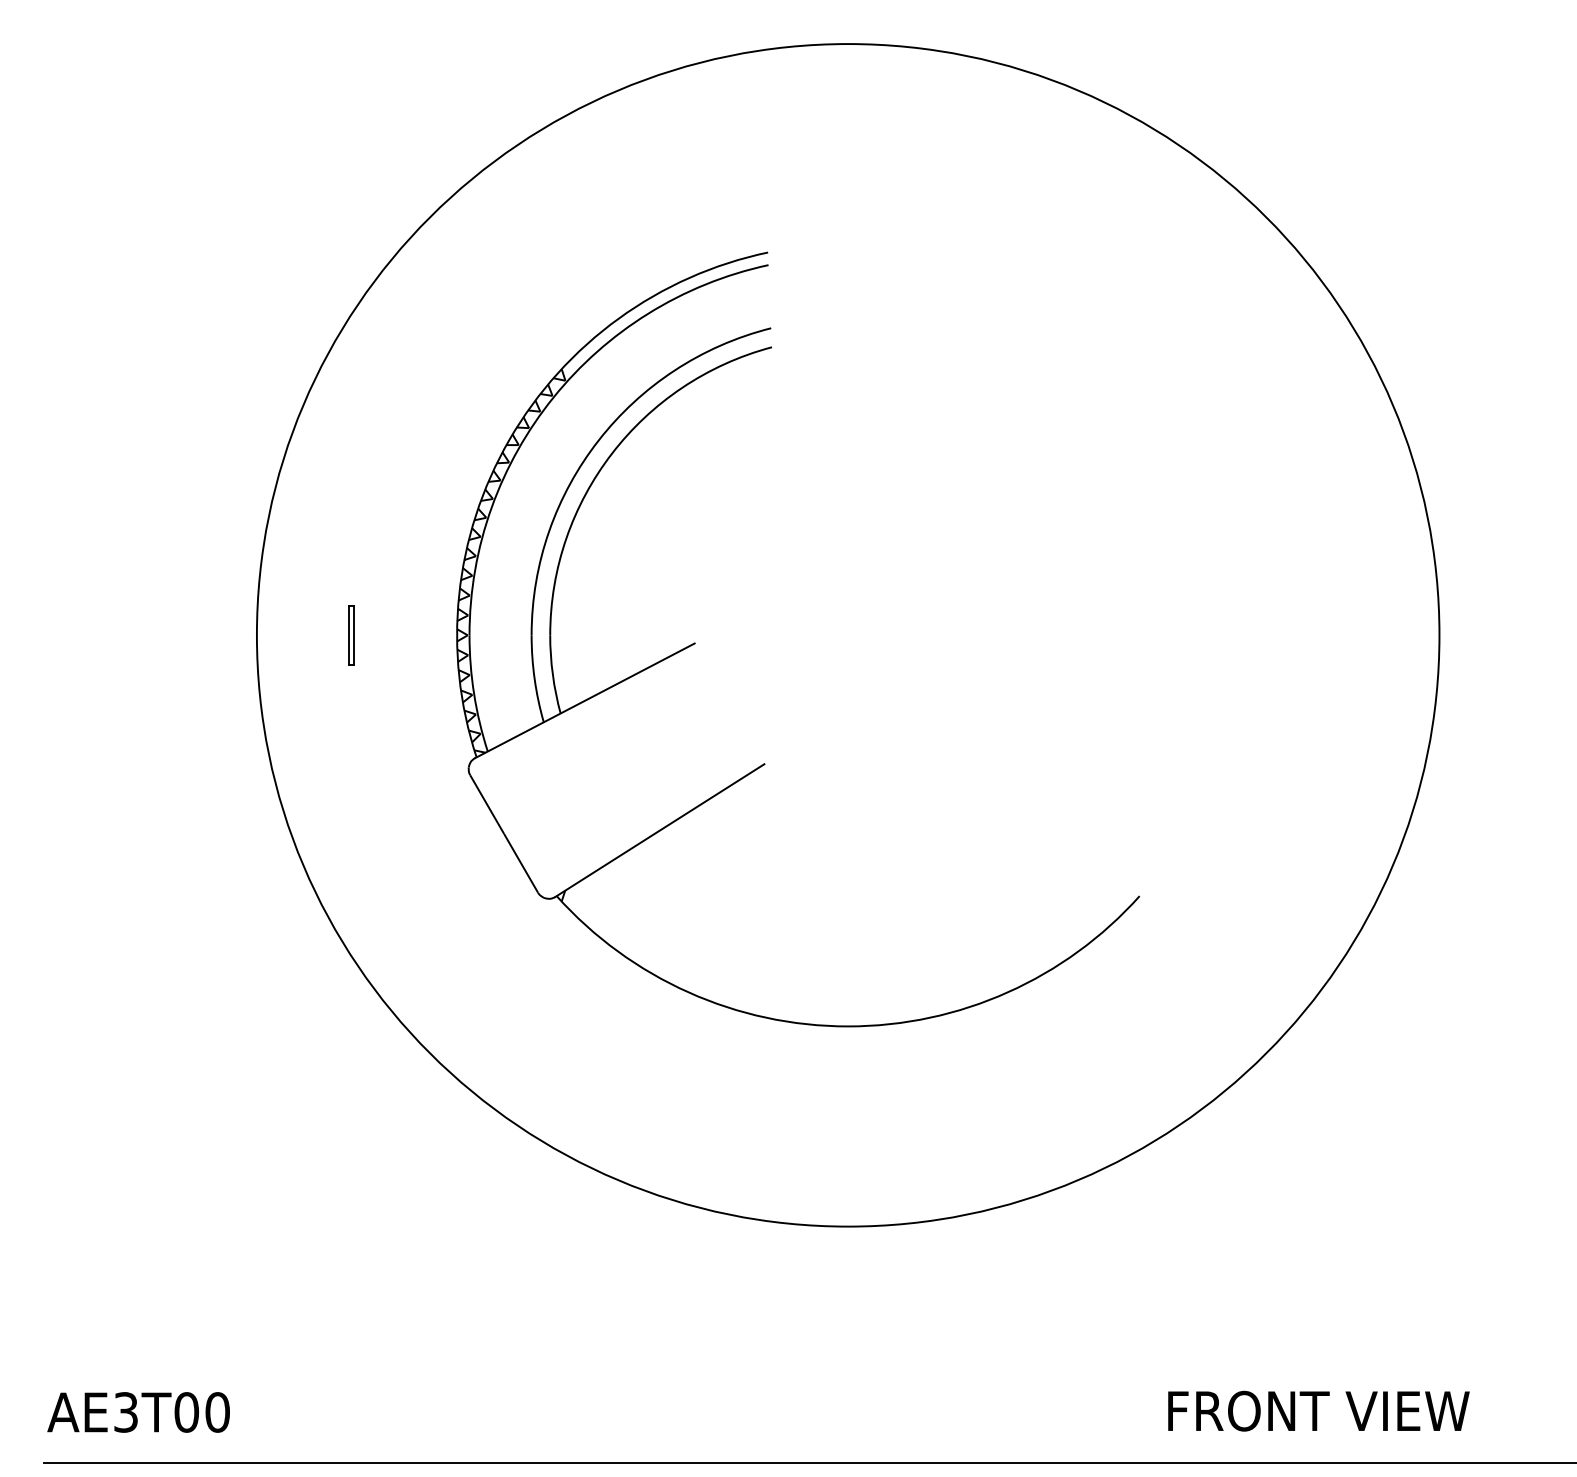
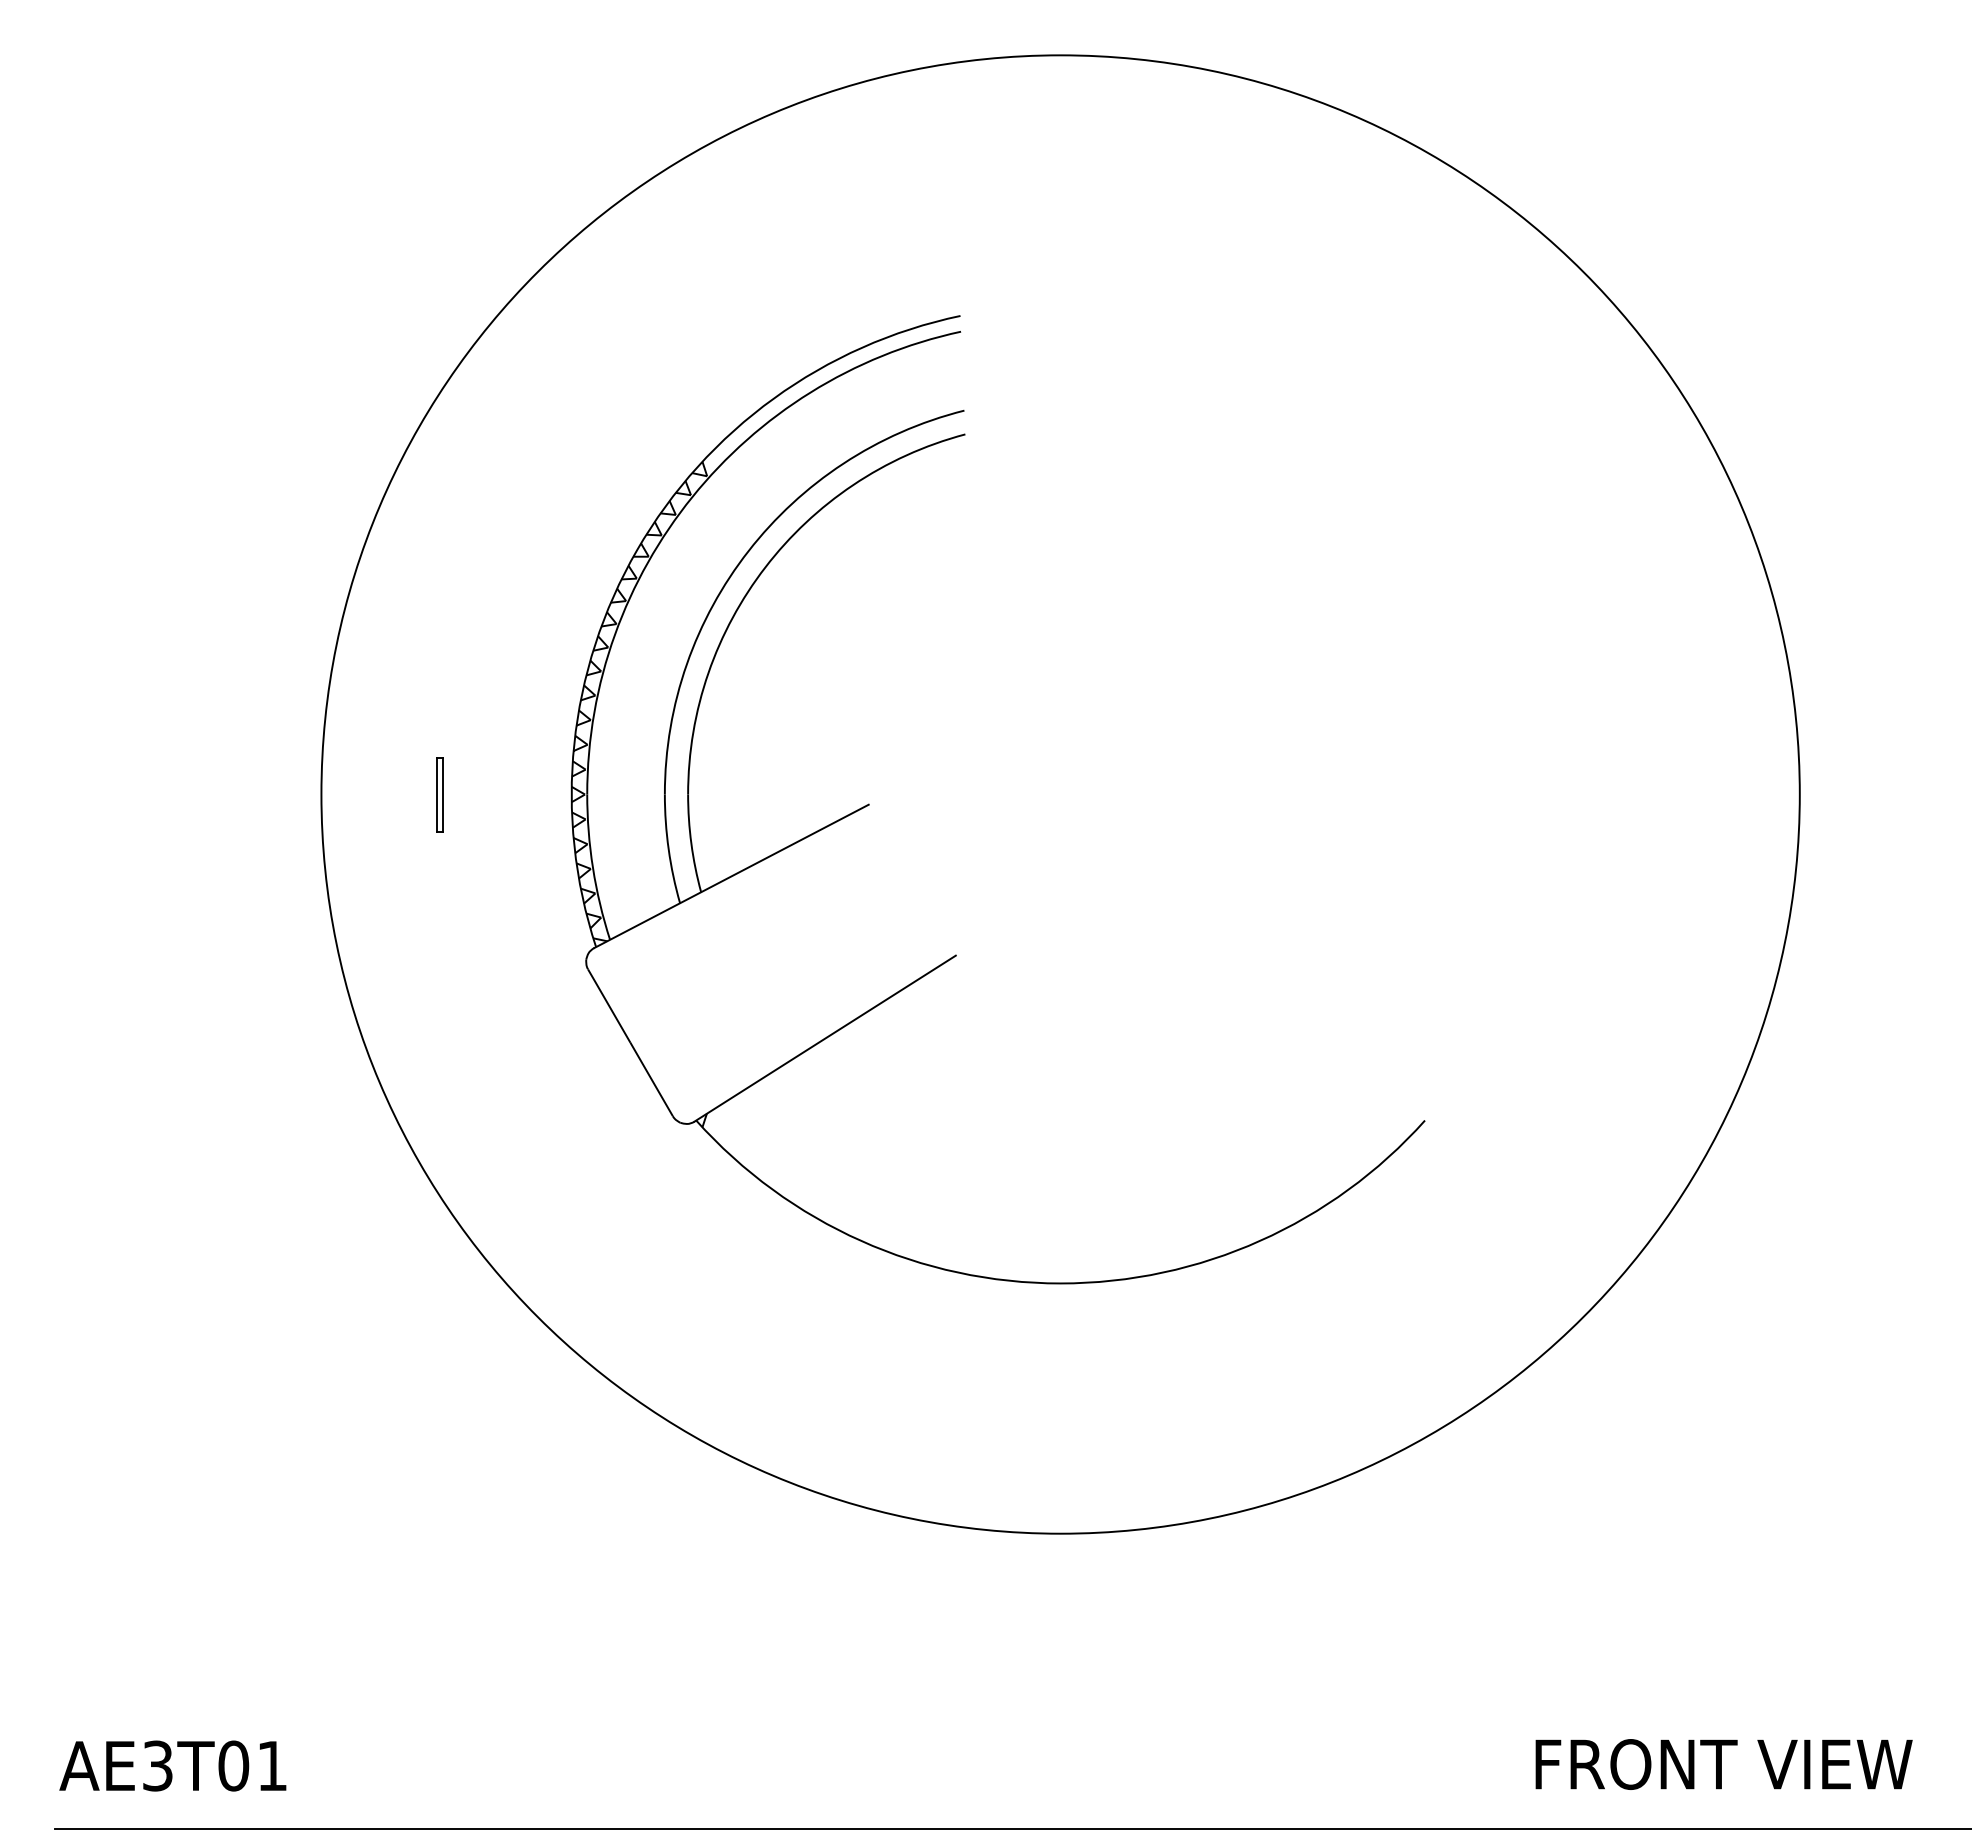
text: (1318, 1411) -> (1723, 1764), moved
text: (217, 1412) -> (272, 1765), AE3T00 -> AE3T01

